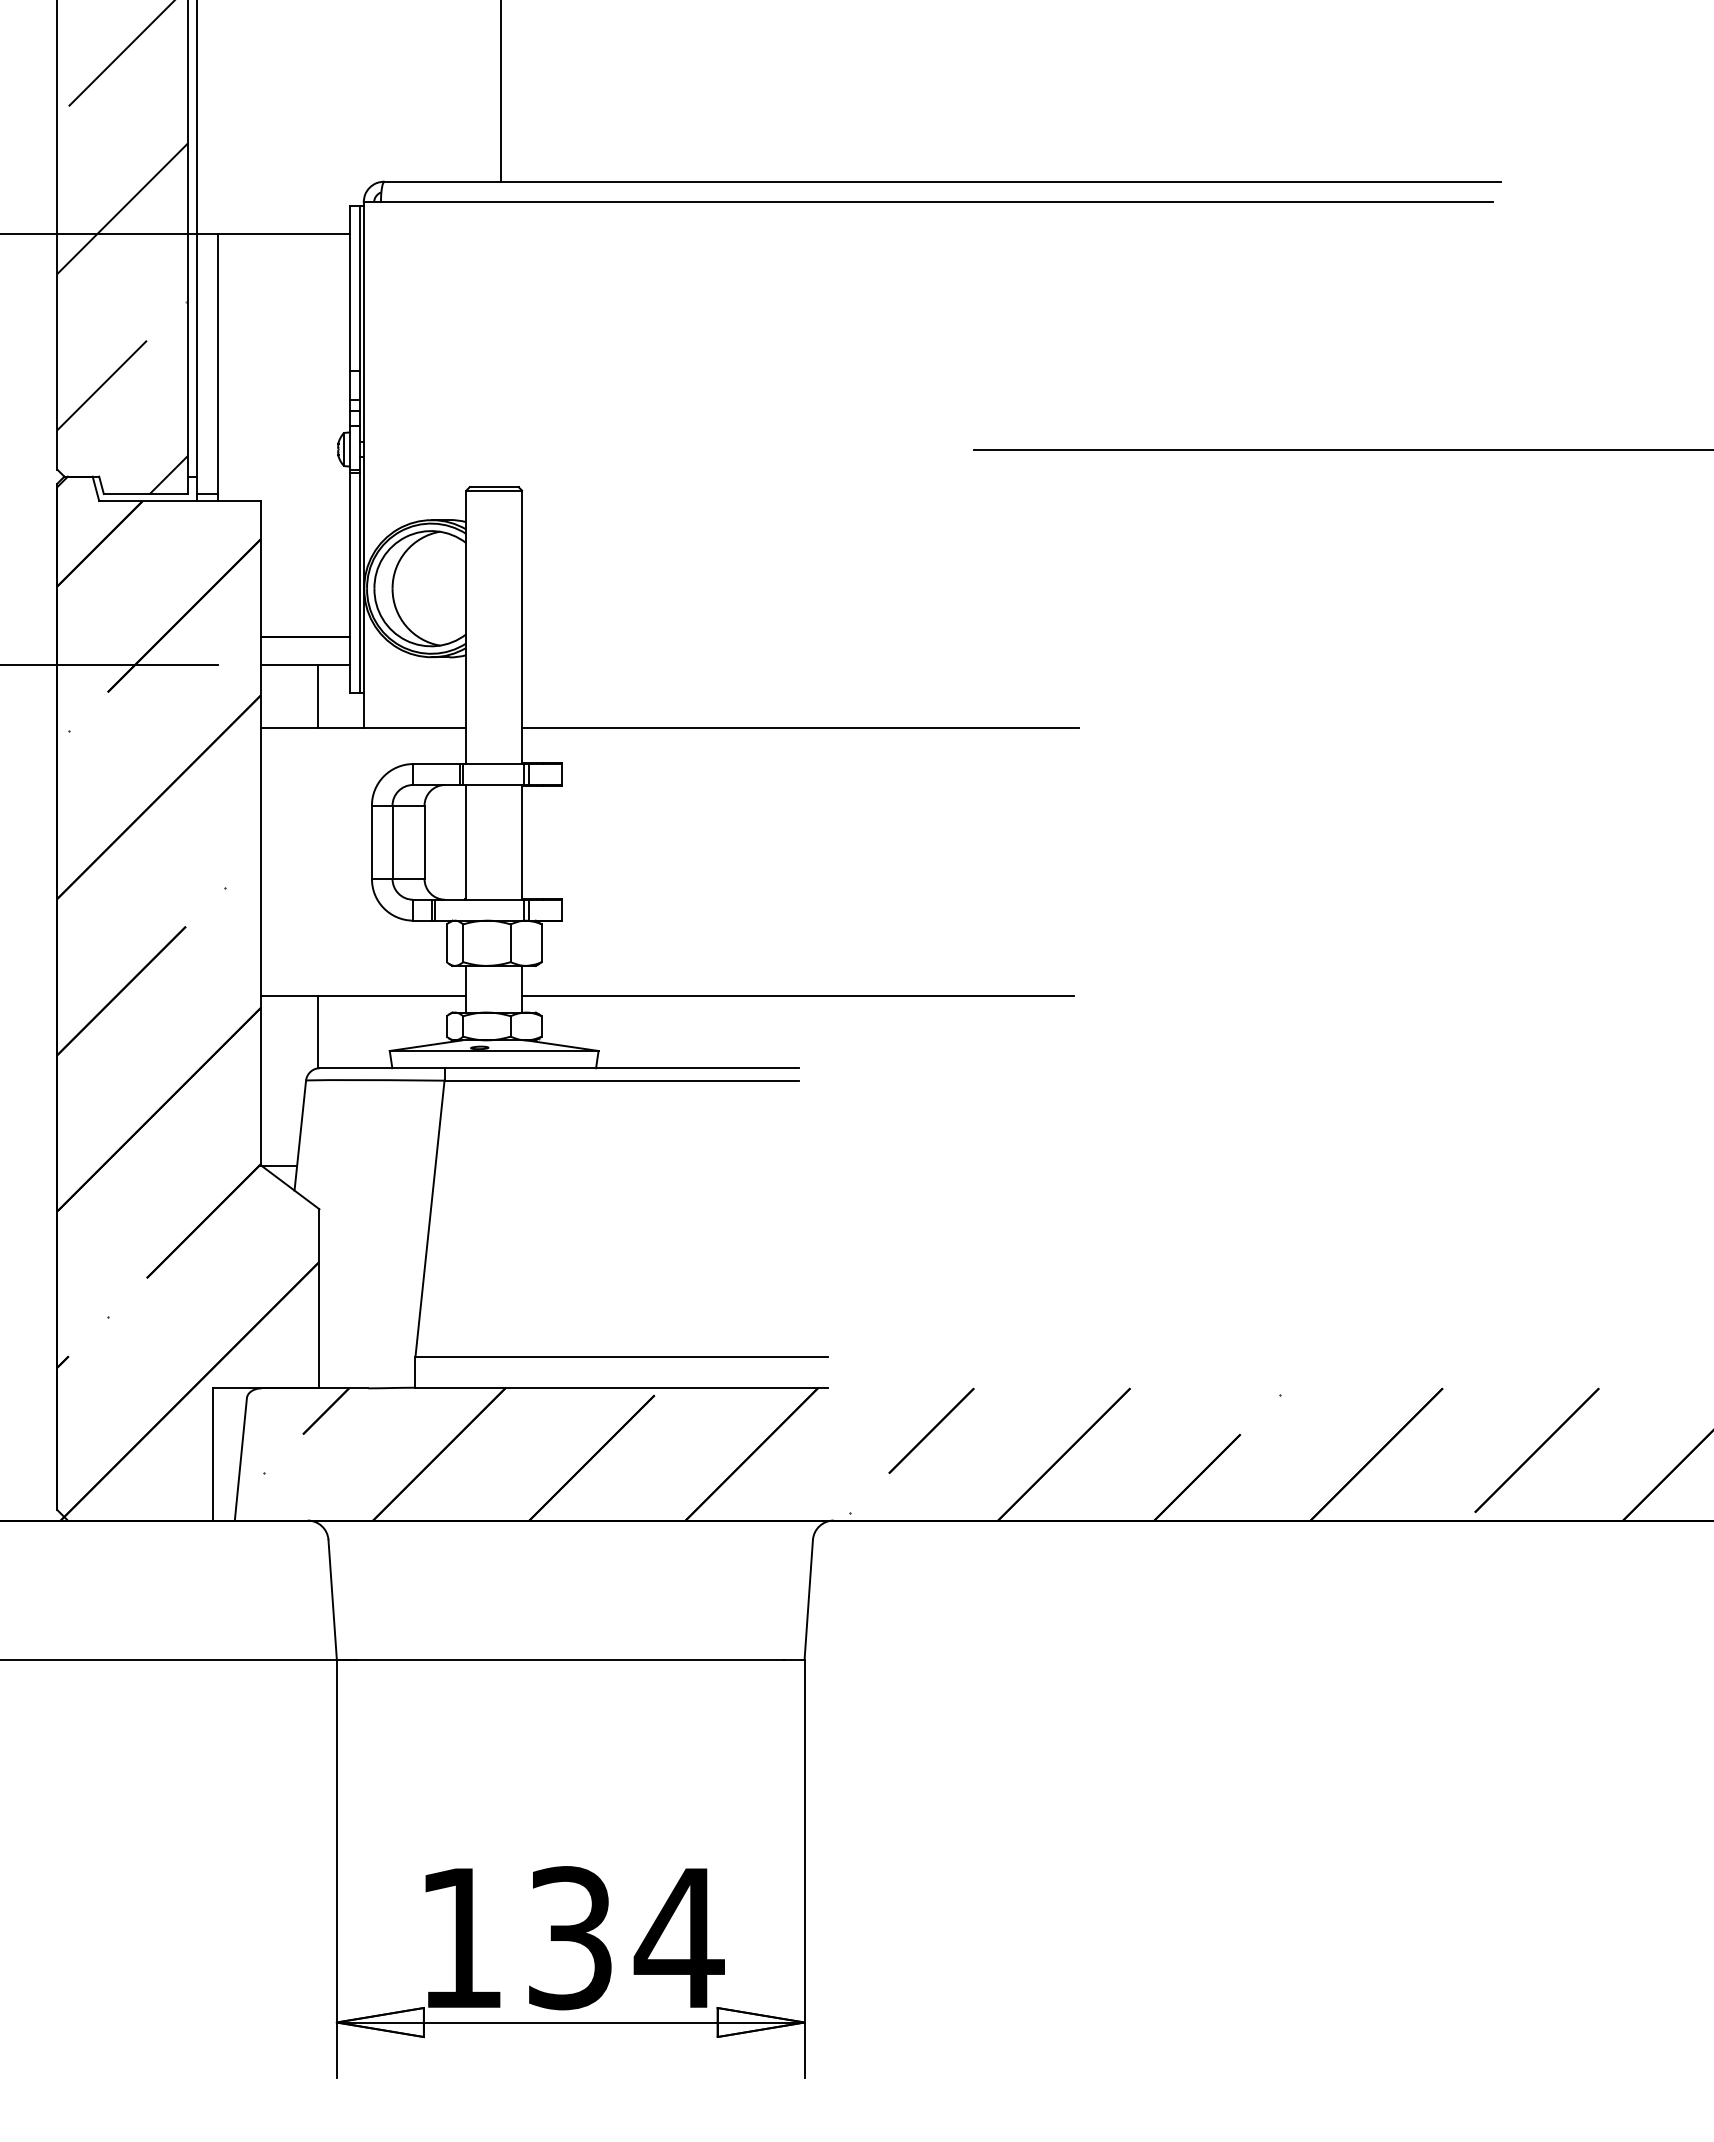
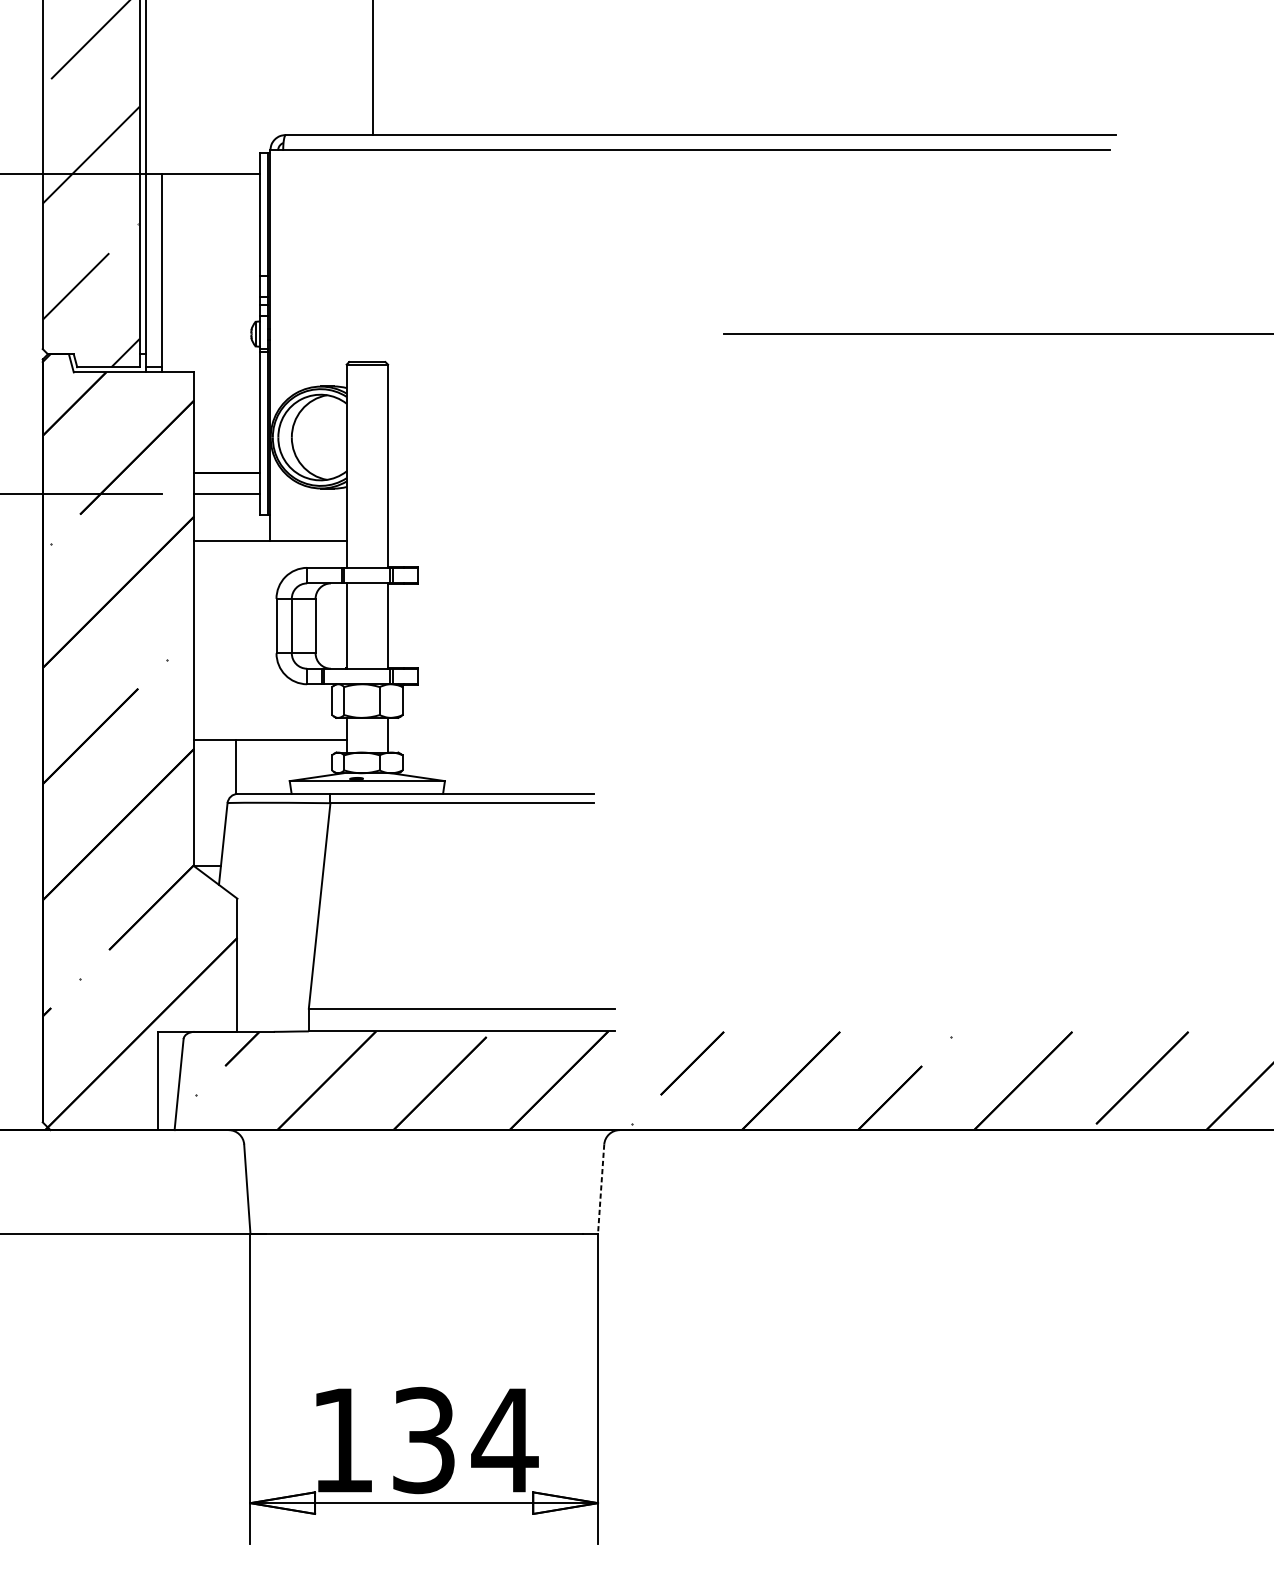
line: (317, 696) -> (236, 517), removed
line: (800, 727) -> (595, 540), removed
line: (797, 995) -> (592, 739), removed
line: (808, 1600) -> (600, 1189), solid -> dashed

